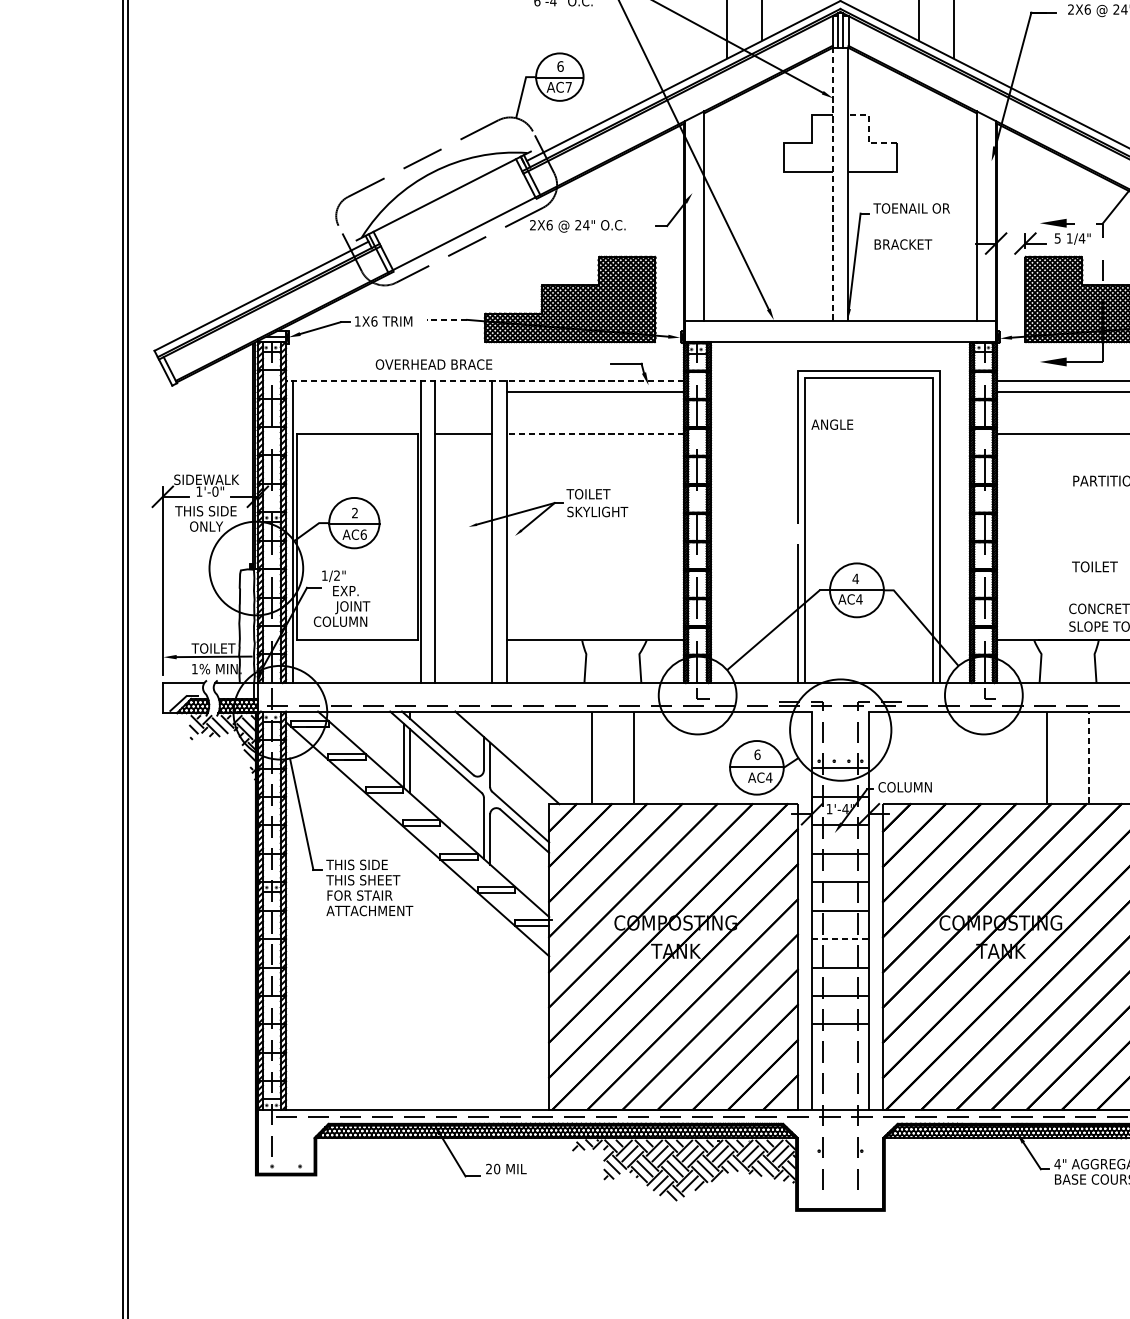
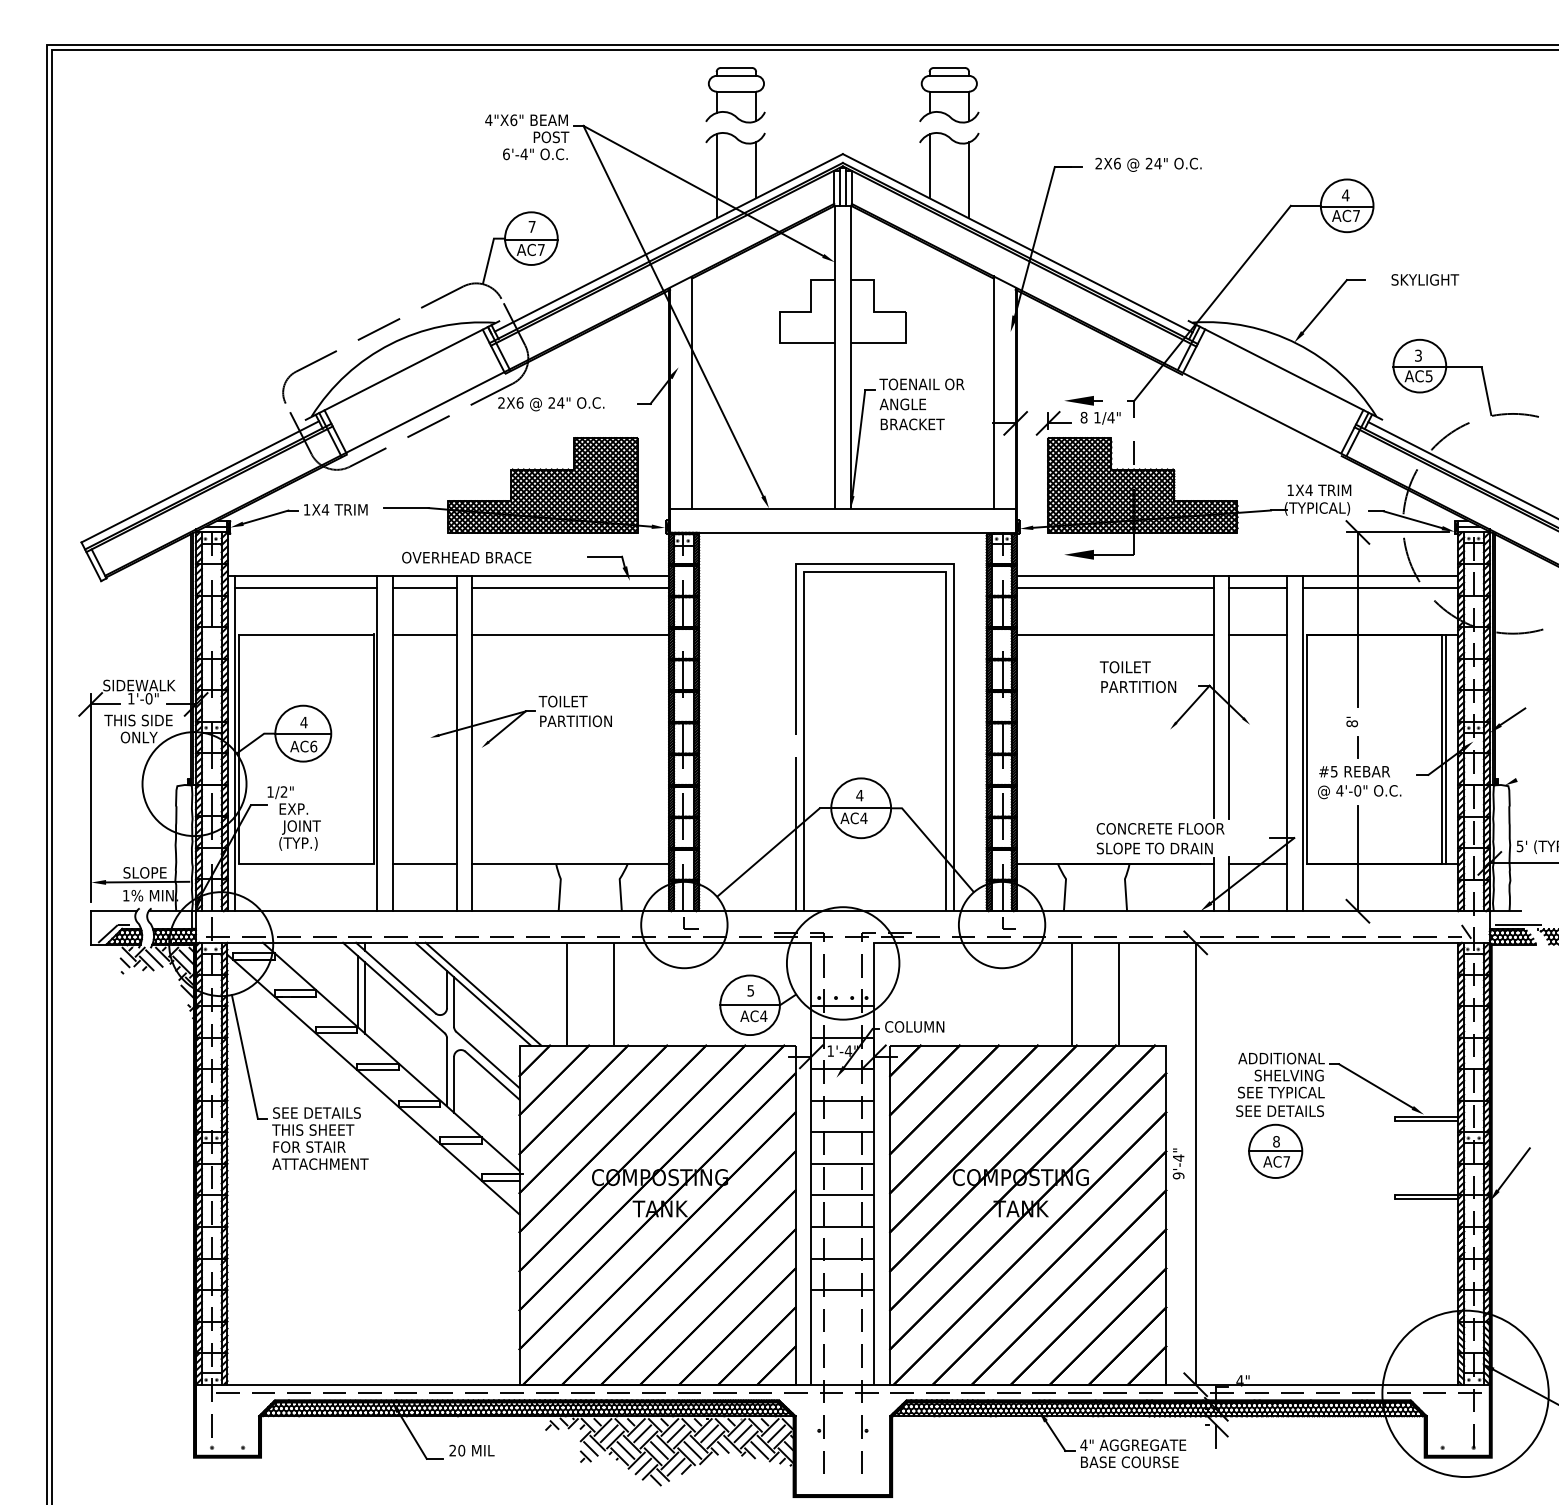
text: (559, 66) -> (531, 226), 6 -> 7
line: (868, 132) -> (874, 300), dashed -> solid
line: (832, 184) -> (834, 357), dashed -> solid
text: (1057, 238) -> (1083, 417), 5 -> 8
line: (446, 320) -> (405, 508), dashed -> solid
text: (374, 321) -> (325, 509), 1X6 -> 1X4
text: (433, 364) -> (466, 557), moved
line: (485, 380) -> (448, 575), dashed -> solid
line: (357, 391) -> (306, 587), added
line: (463, 391) -> (424, 587), added
text: (832, 424) -> (902, 404), moved
line: (595, 434) -> (570, 635), dashed -> solid
text: (599, 512) -> (575, 721), SKYLIGHT -> PARTITION
text: (354, 513) -> (303, 722), 2 -> 4
text: (1094, 567) -> (1124, 667), moved
text: (340, 622) -> (287, 843), COLUMN -> (TYP.)
line: (463, 640) -> (424, 863), added
text: (213, 648) -> (146, 872), TOILET -> SLOPE
text: (757, 754) -> (750, 990), 6 -> 5
line: (516, 757) -> (483, 993), added
line: (1089, 757) -> (1119, 993), dashed -> solid
text: (366, 864) -> (316, 1112), THIS SIDE -> SEE DETAILS
line: (840, 939) -> (842, 1195), dashed -> solid

